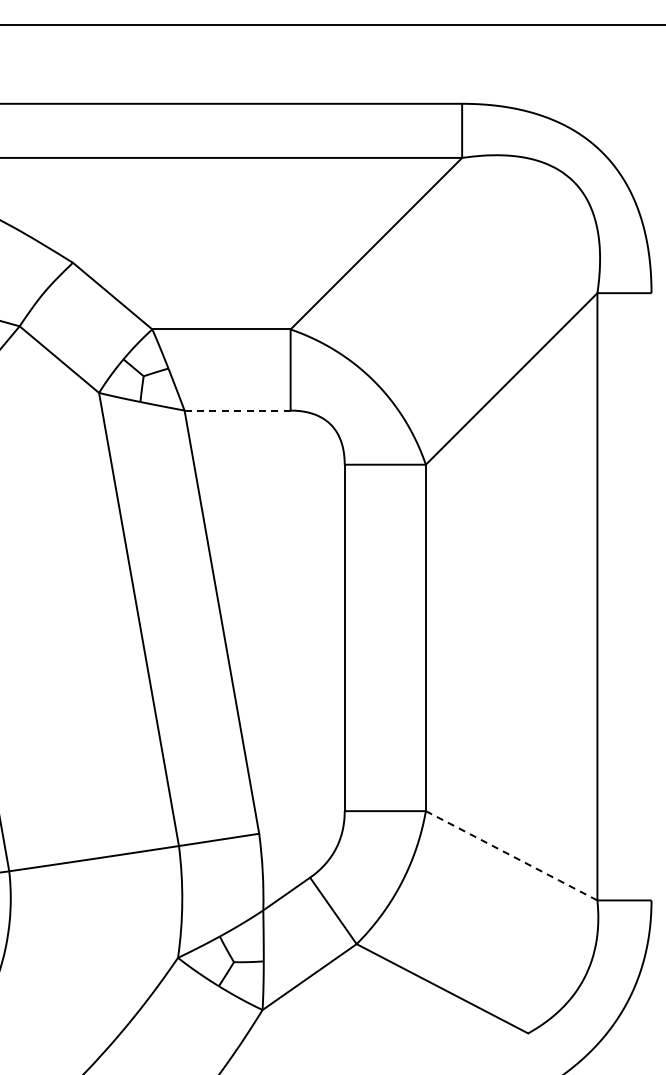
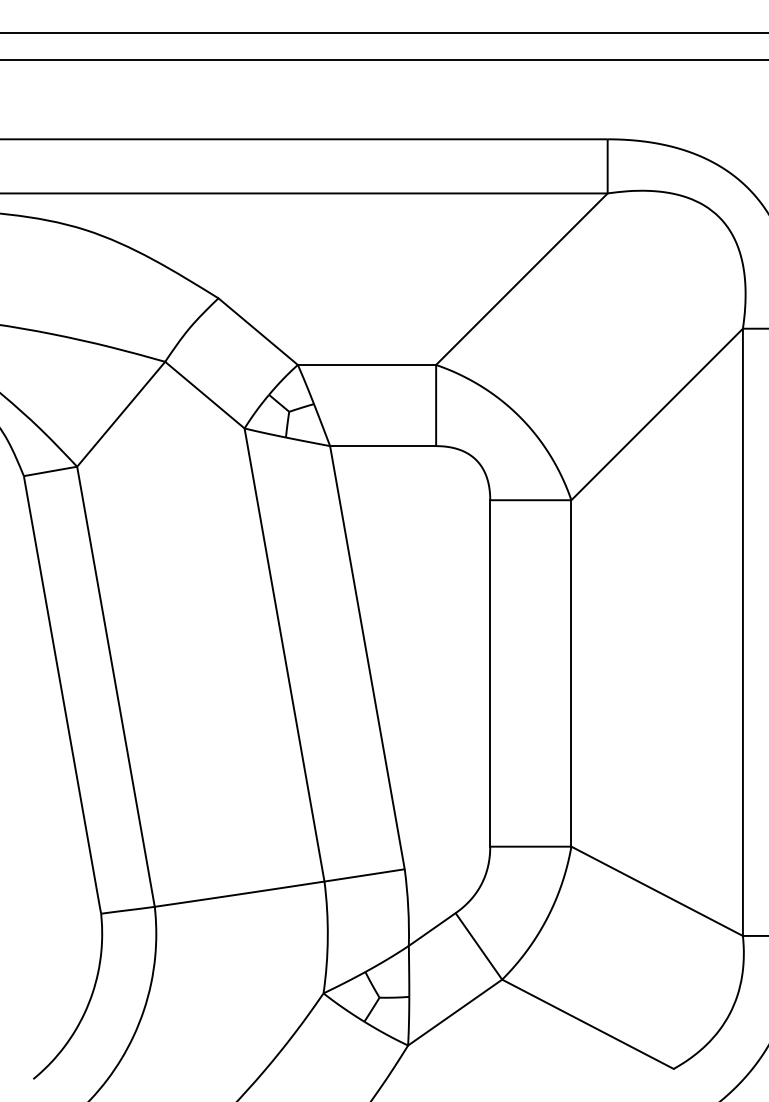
line: (237, 410) -> (383, 446), dashed -> solid
line: (511, 855) -> (657, 891), dashed -> solid

